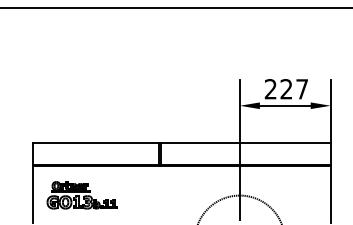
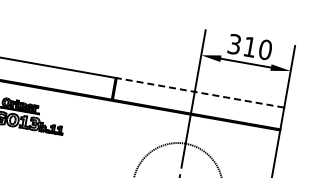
text: (286, 89) -> (249, 47), 227 -> 310
line: (245, 142) -> (200, 92), solid -> dashed

